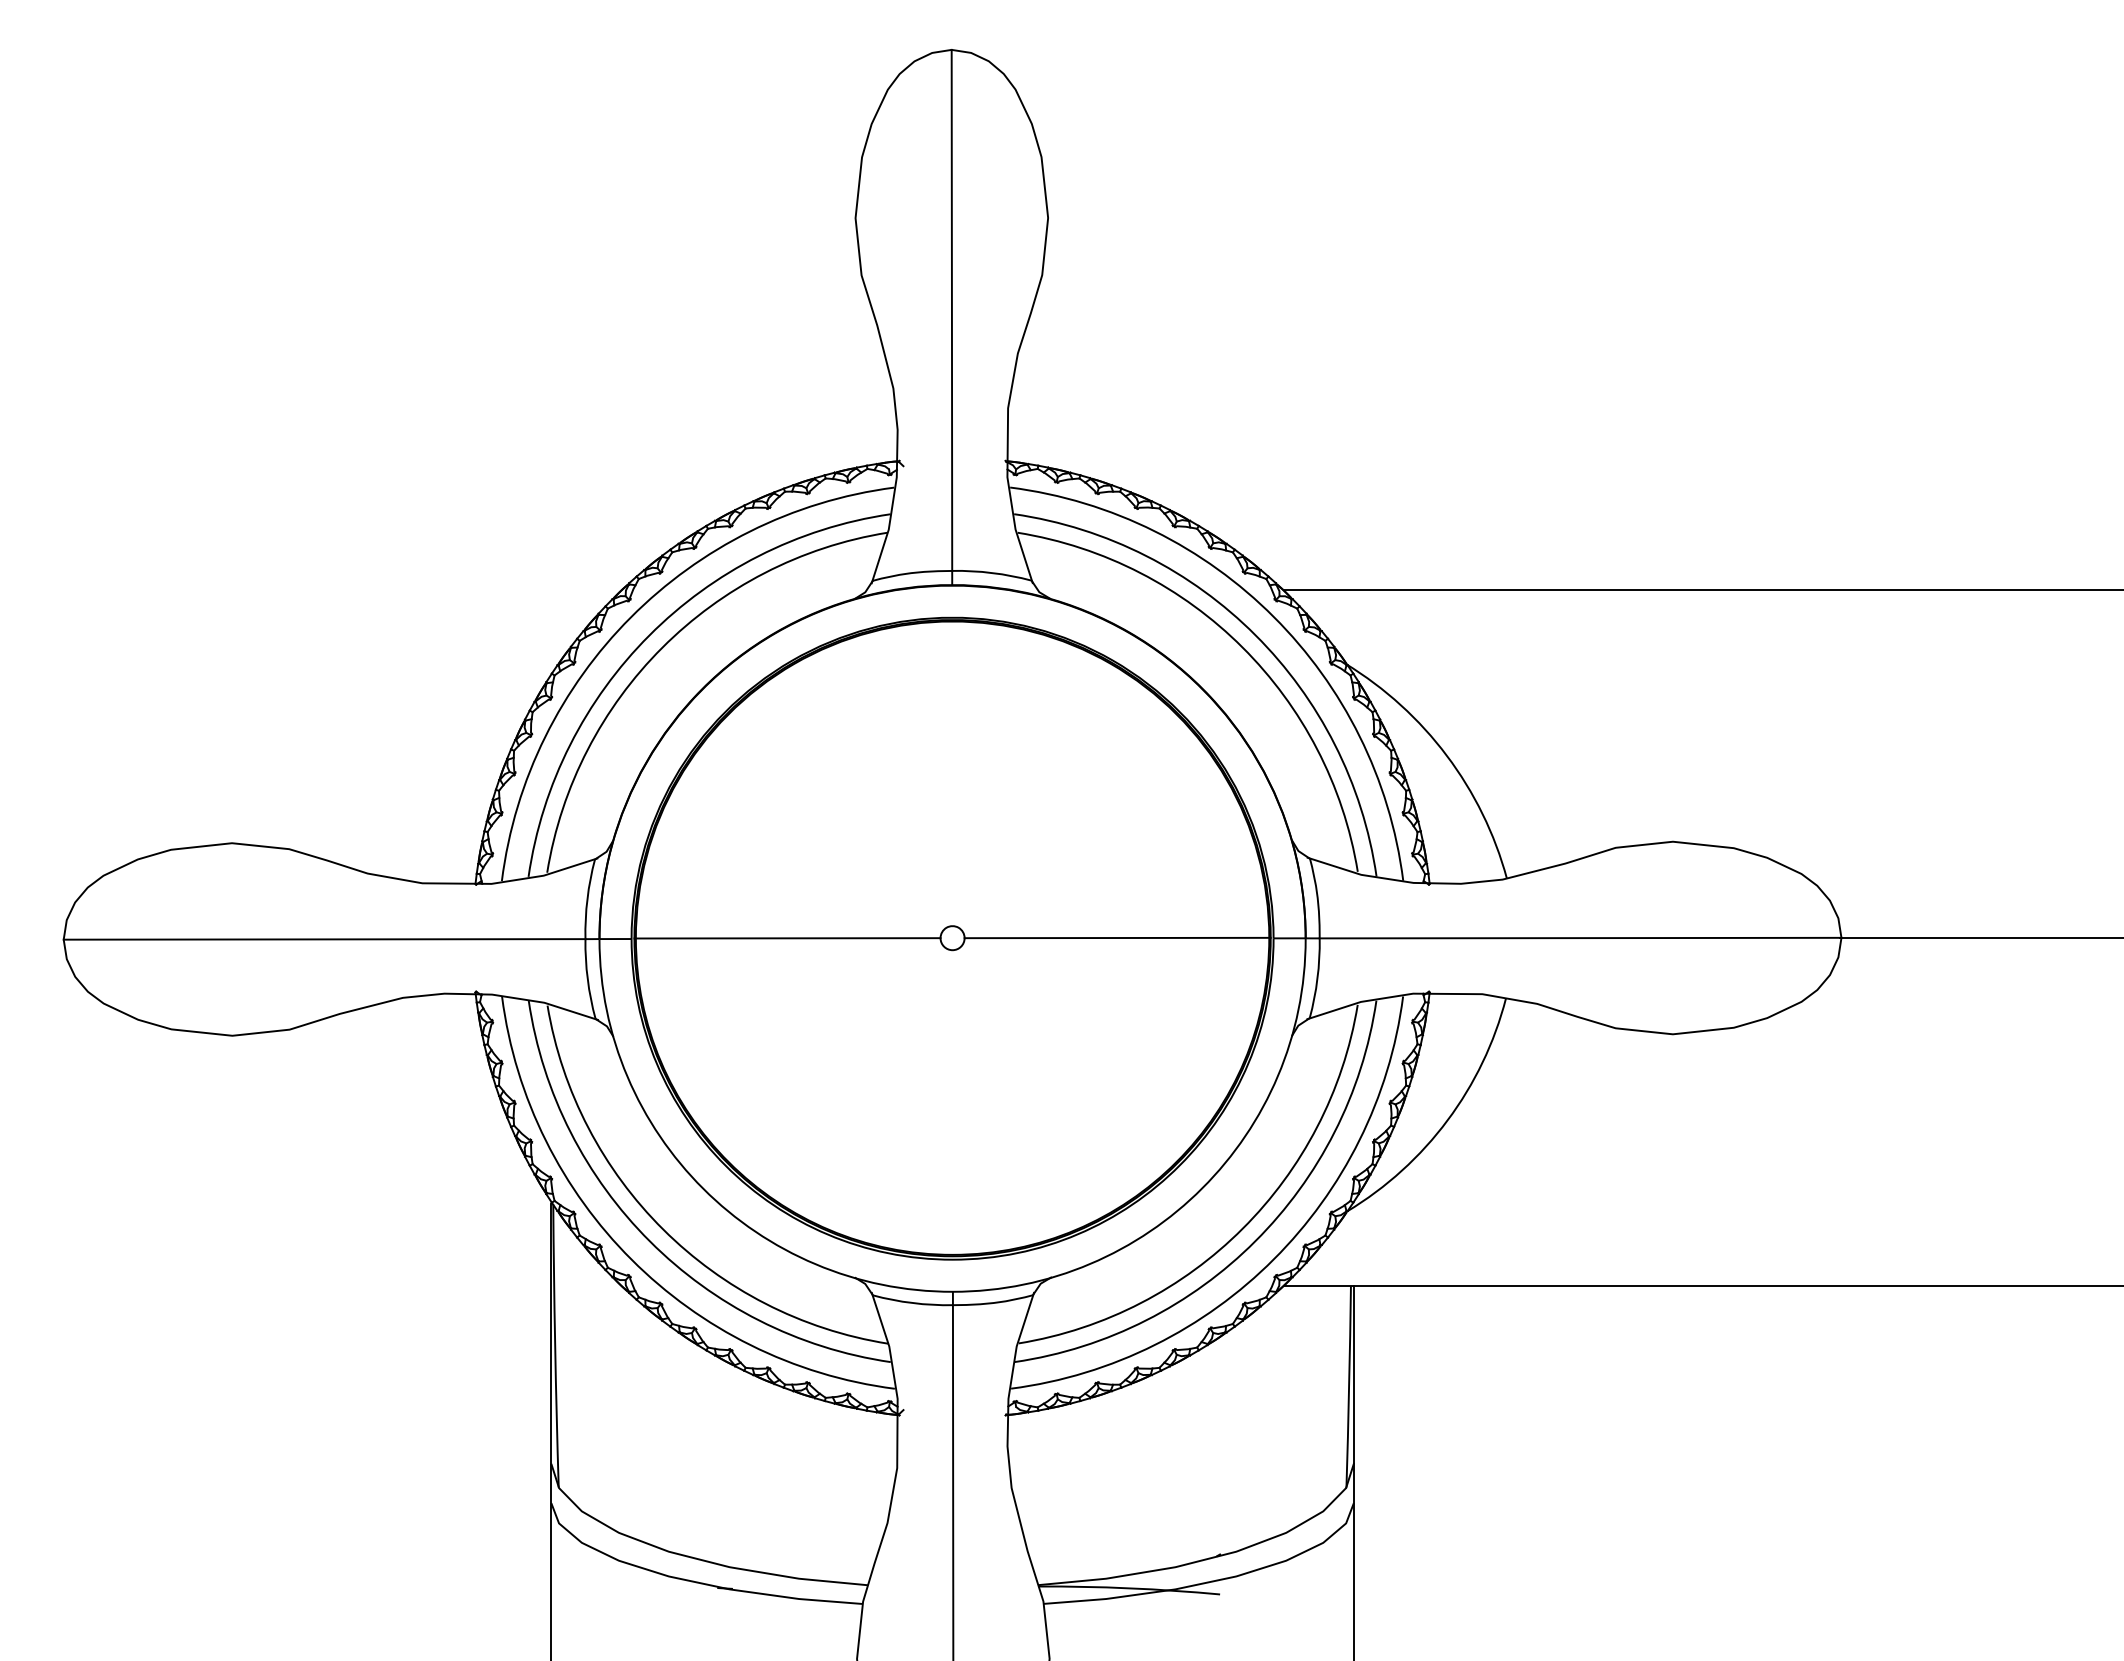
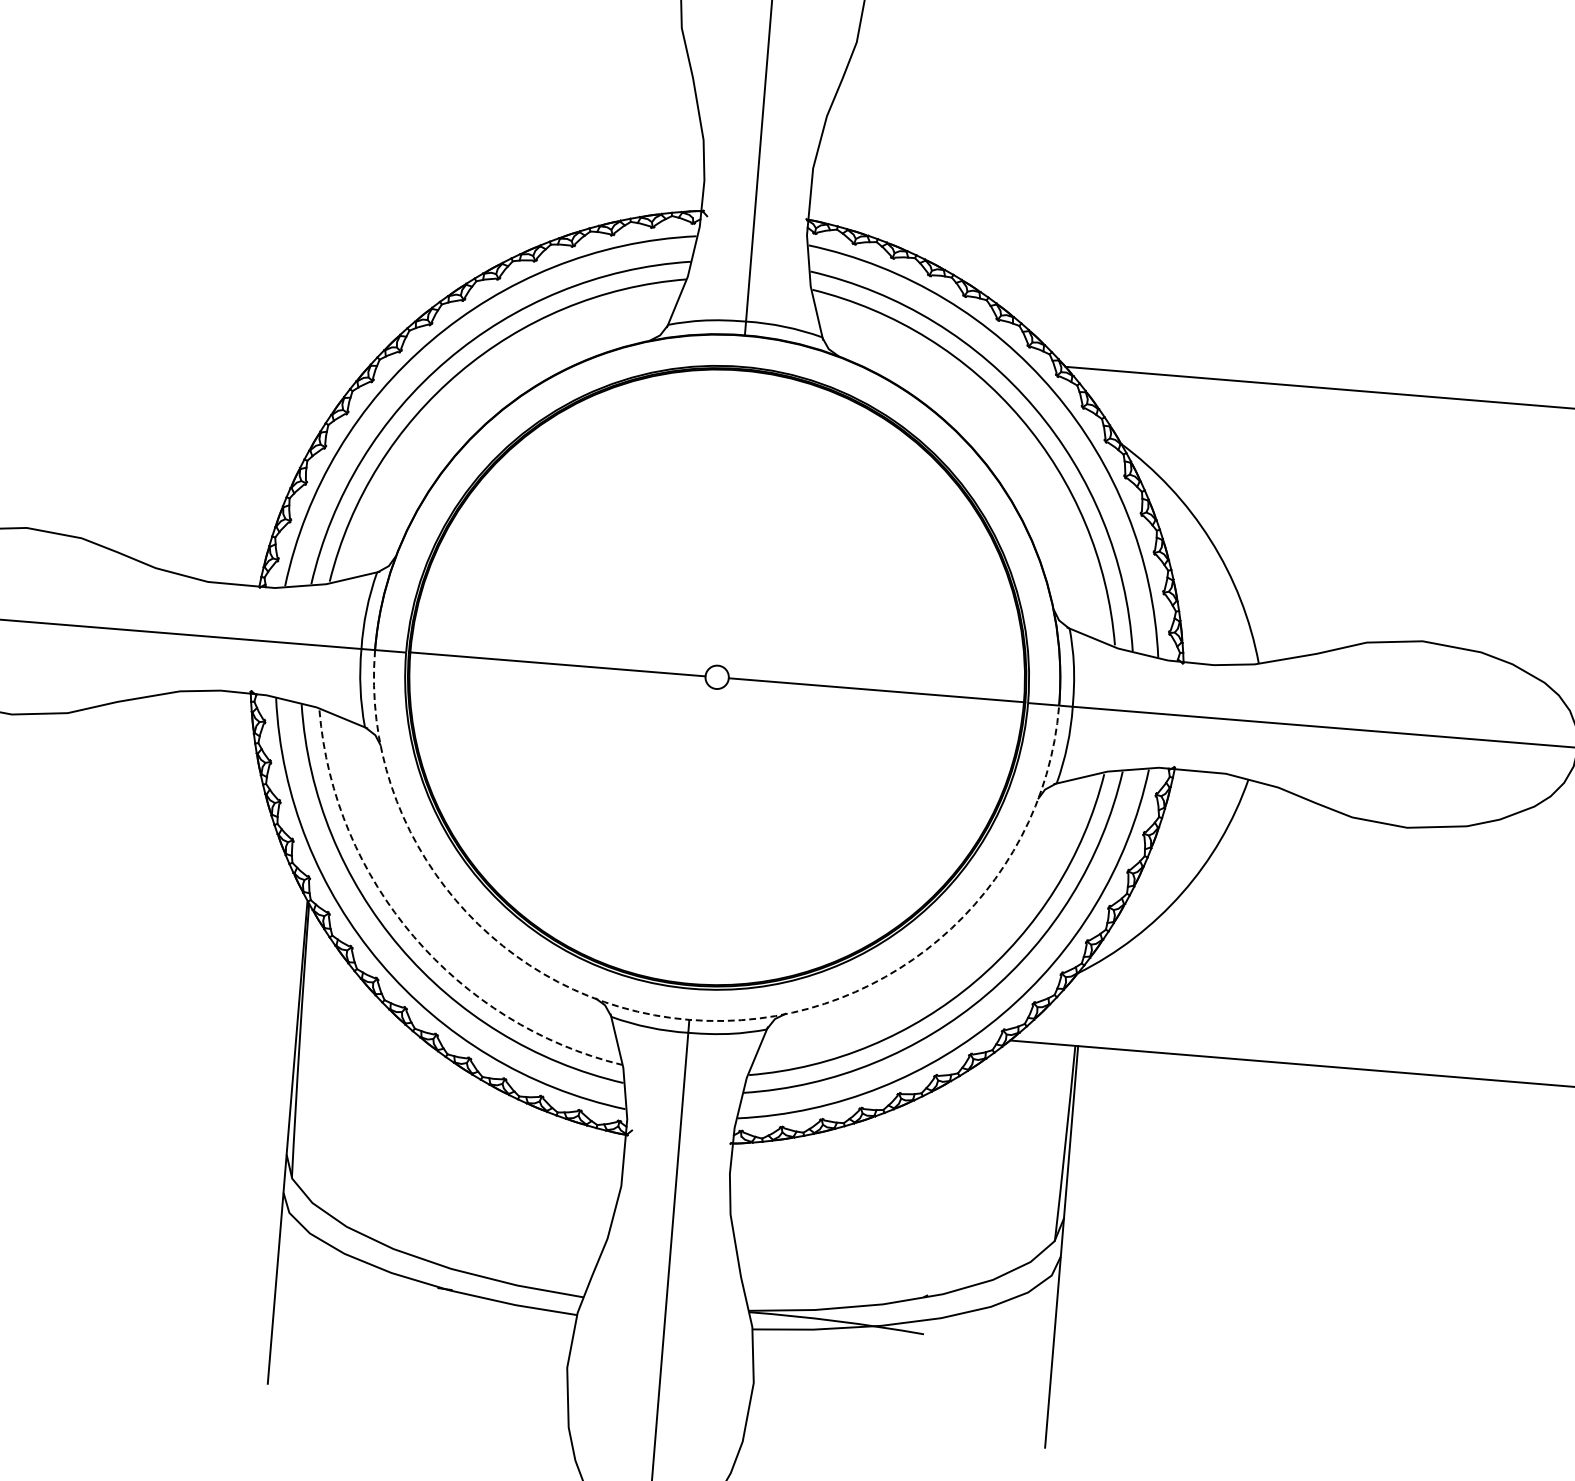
arc: (663, 1229) -> (413, 936), solid -> dashed
arc: (952, 1291) -> (688, 1019), solid -> dashed

